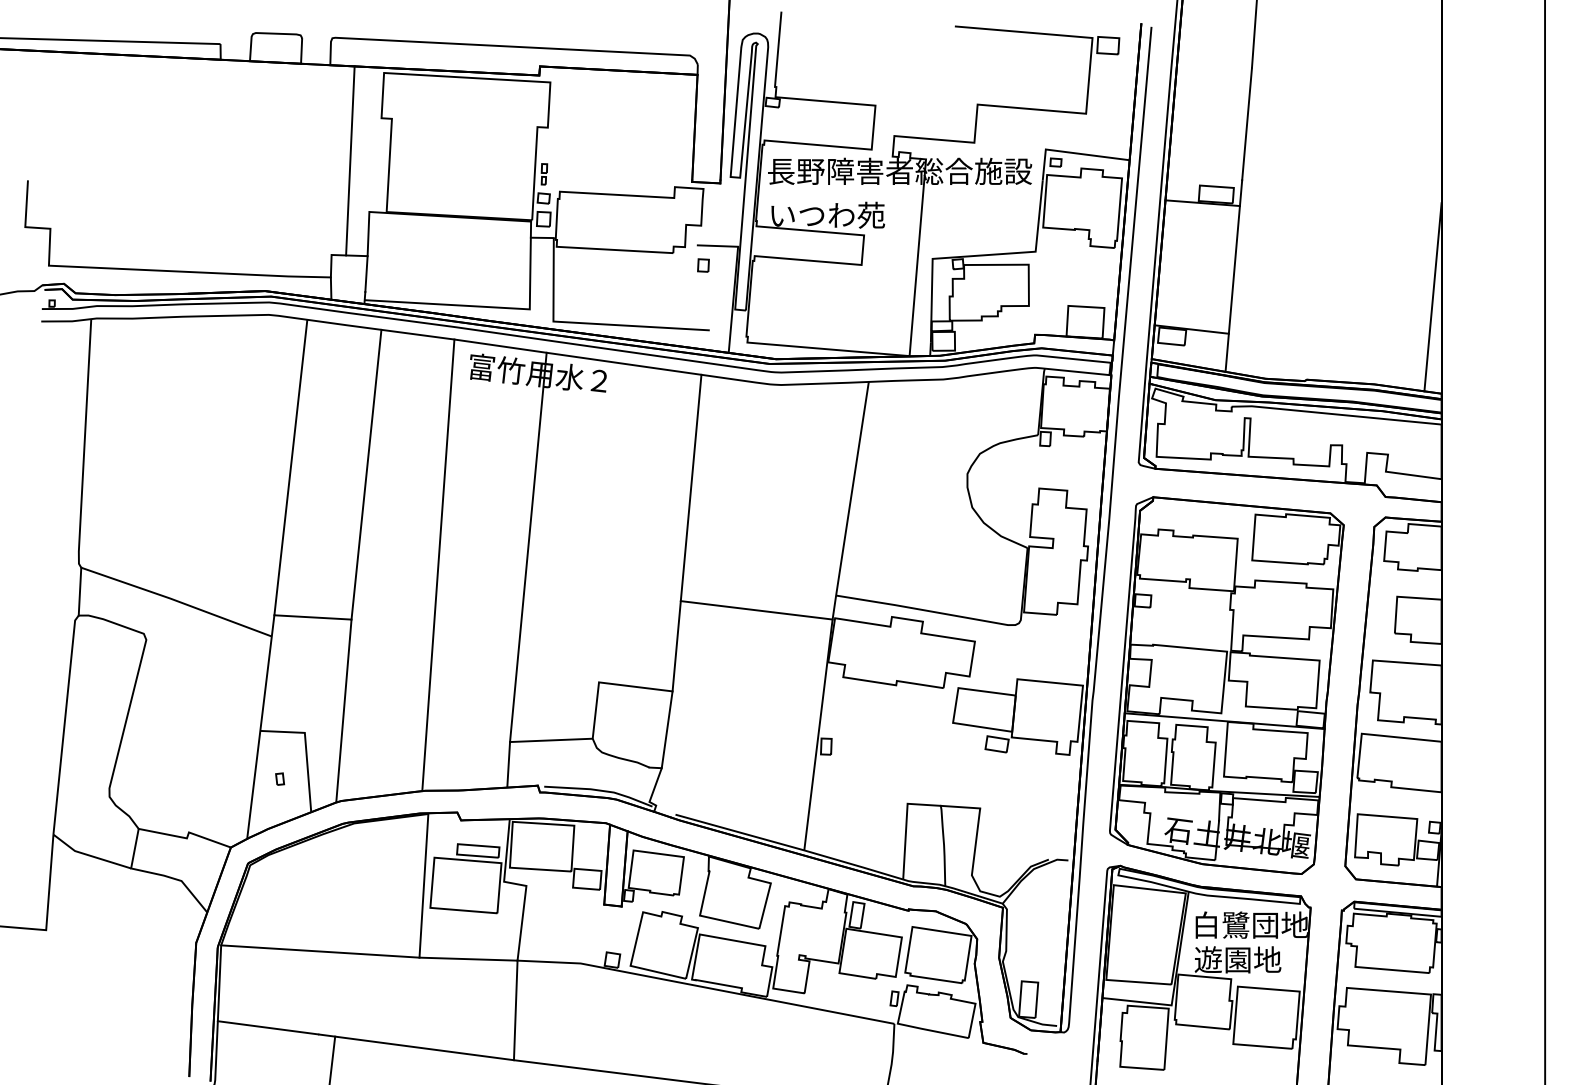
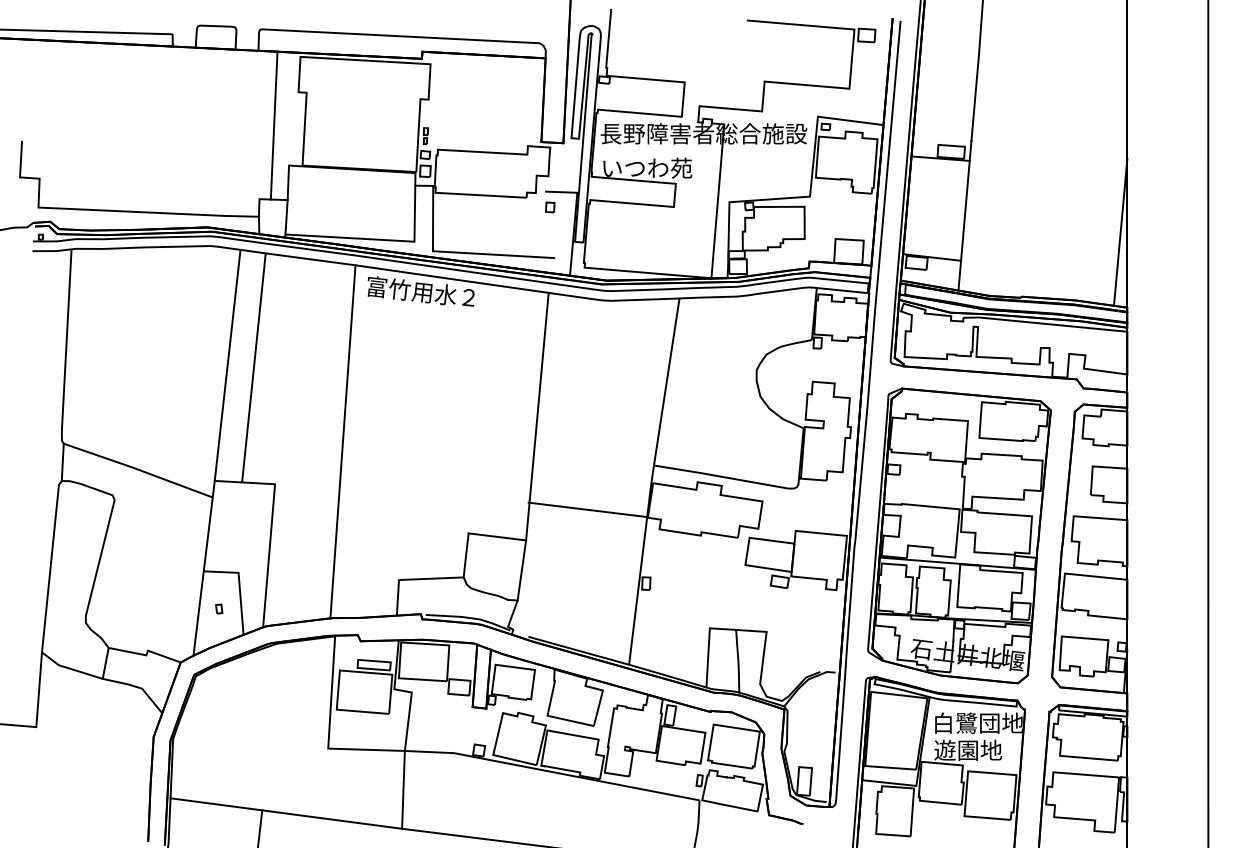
line: (366, 474) -> (253, 367), moved
line: (528, 547) -> (413, 427), removed
line: (756, 610) -> (587, 510), moved
line: (320, 951) -> (250, 743), removed

